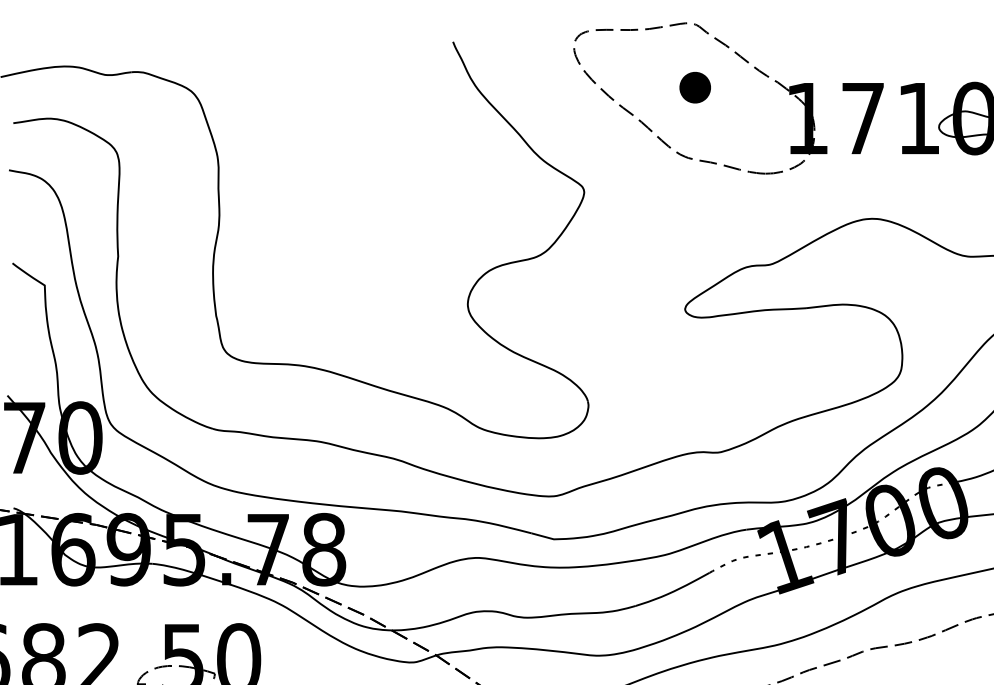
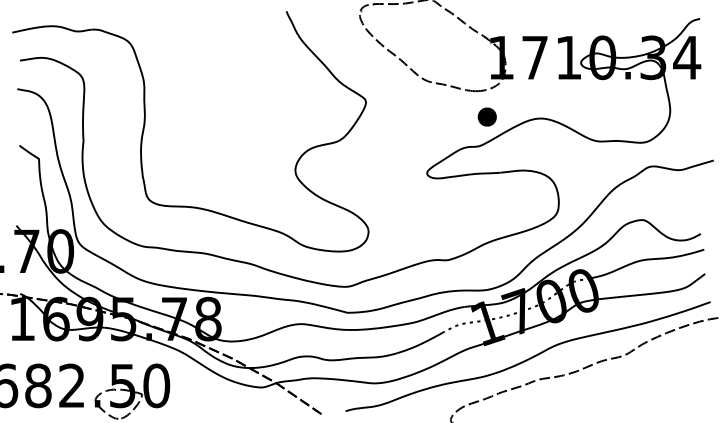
part: (693, 86) -> (486, 116), moved

